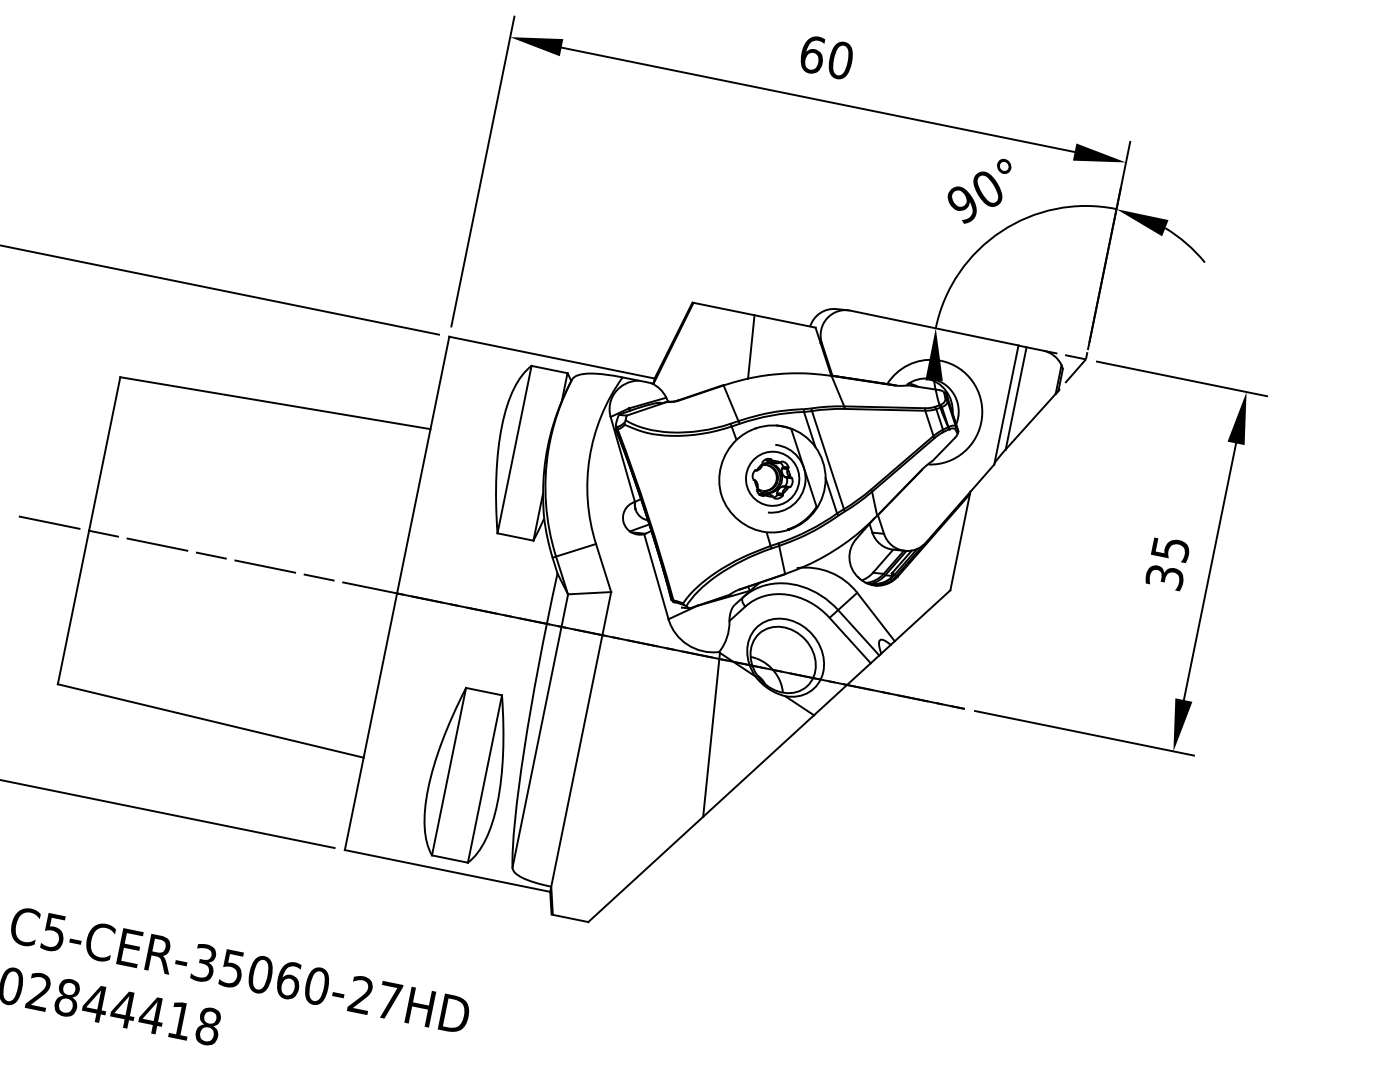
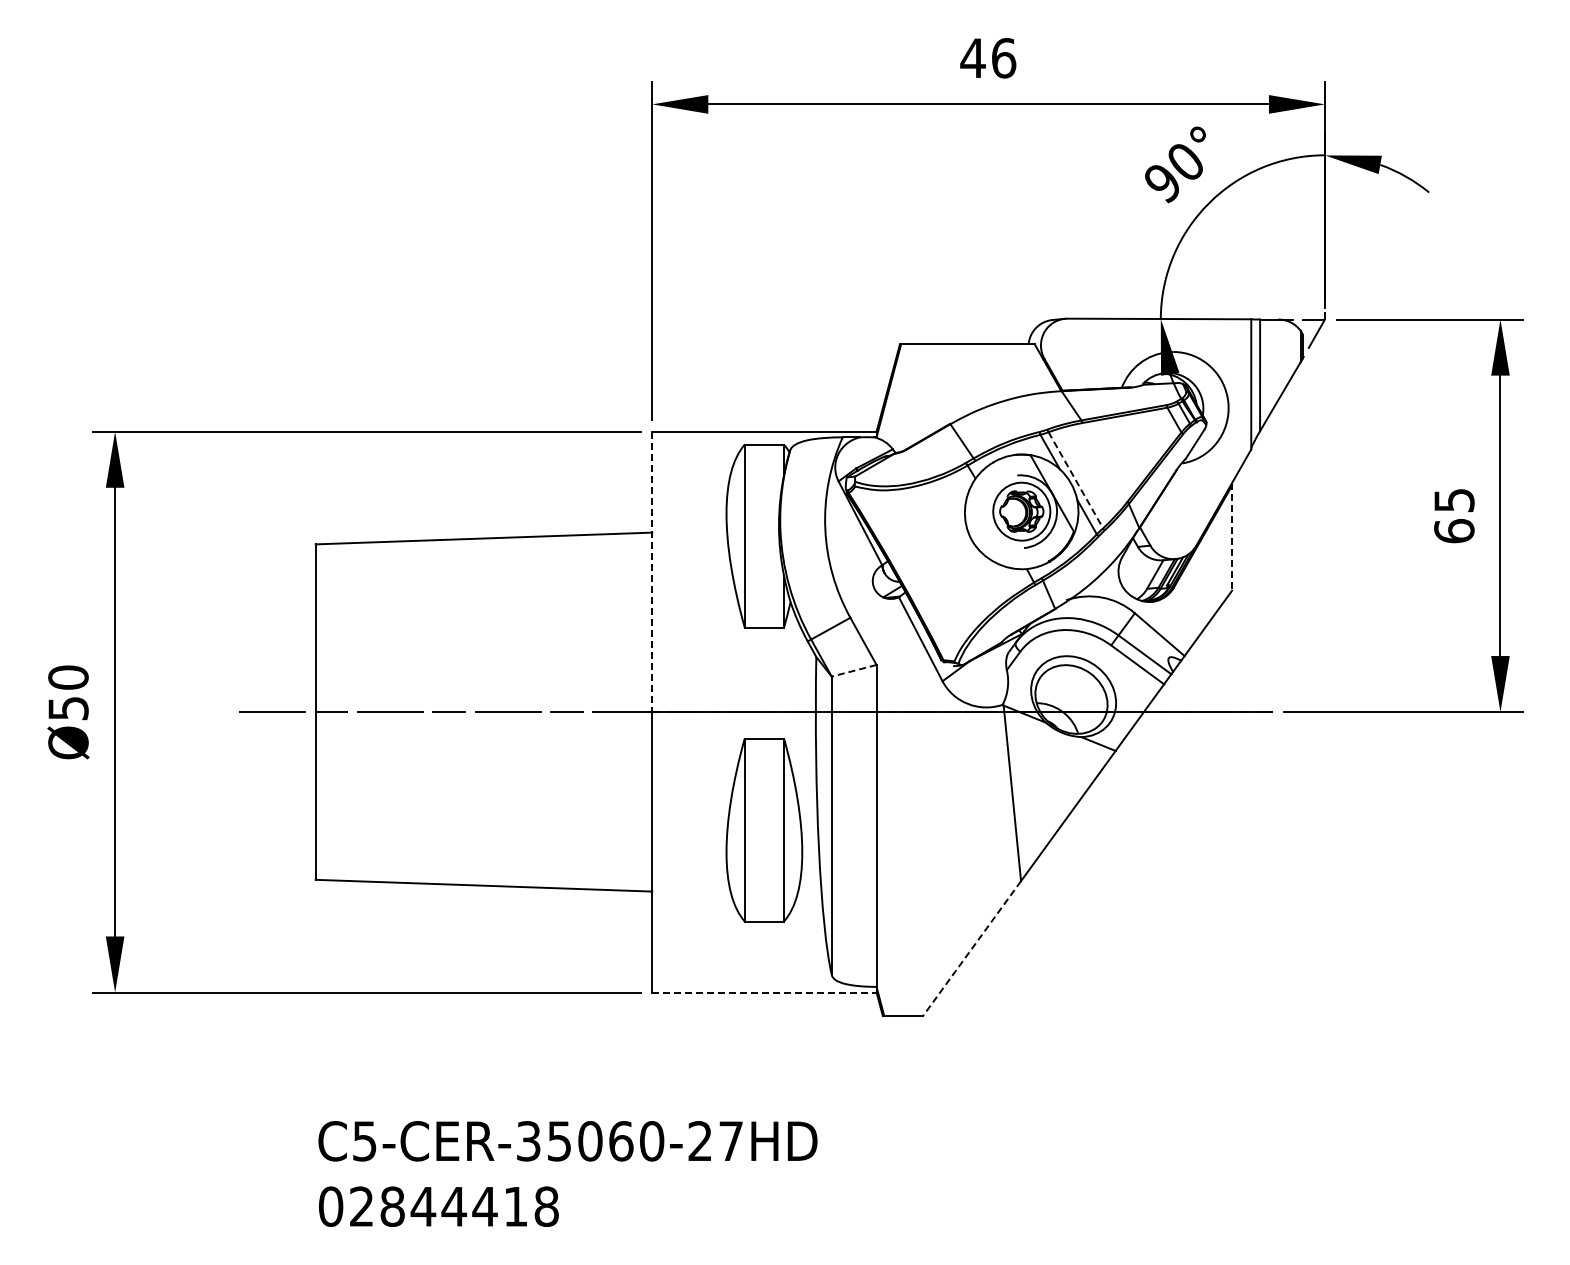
text: (826, 57) -> (988, 58), 60 -> 46
line: (750, 346) -> (970, 377), removed
line: (828, 460) -> (1076, 480), solid -> dashed
line: (423, 465) -> (652, 572), solid -> dashed
line: (960, 540) -> (1232, 536), solid -> dashed
text: (1165, 576) -> (1454, 530), 35 -> 65
line: (589, 592) -> (853, 670), solid -> dashed
part: (466, 775) -> (764, 830), moved
line: (447, 870) -> (764, 992), solid -> dashed
line: (645, 870) -> (971, 949), solid -> dashed

